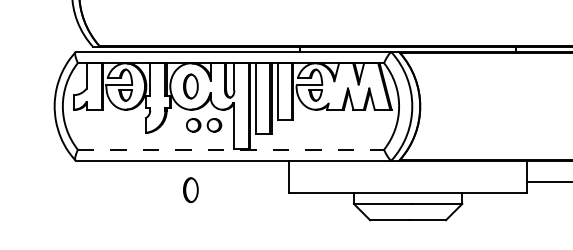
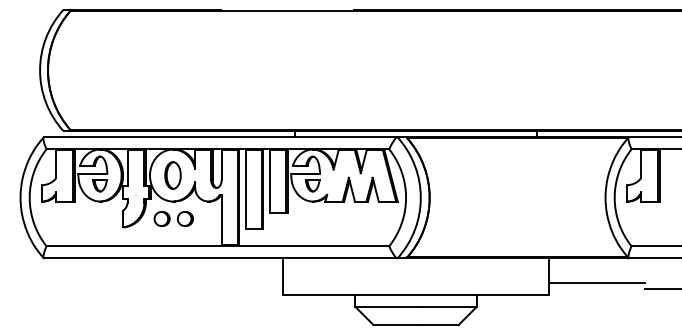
part: (203, 124) -> (173, 218), moved
line: (231, 149) -> (218, 246), dashed -> solid
part: (190, 190) -> (172, 291), removed

